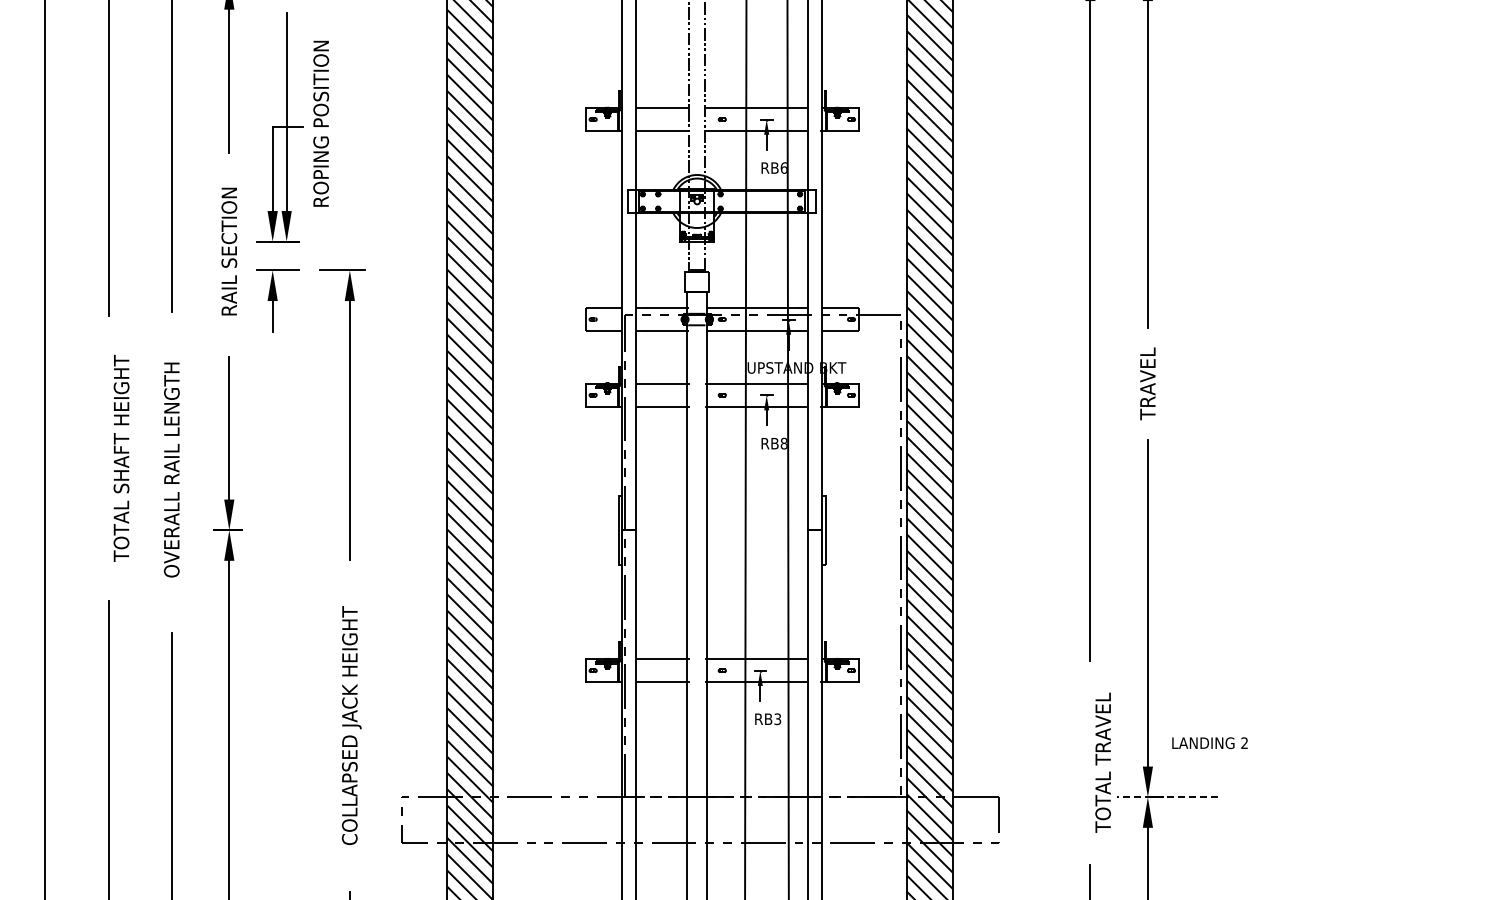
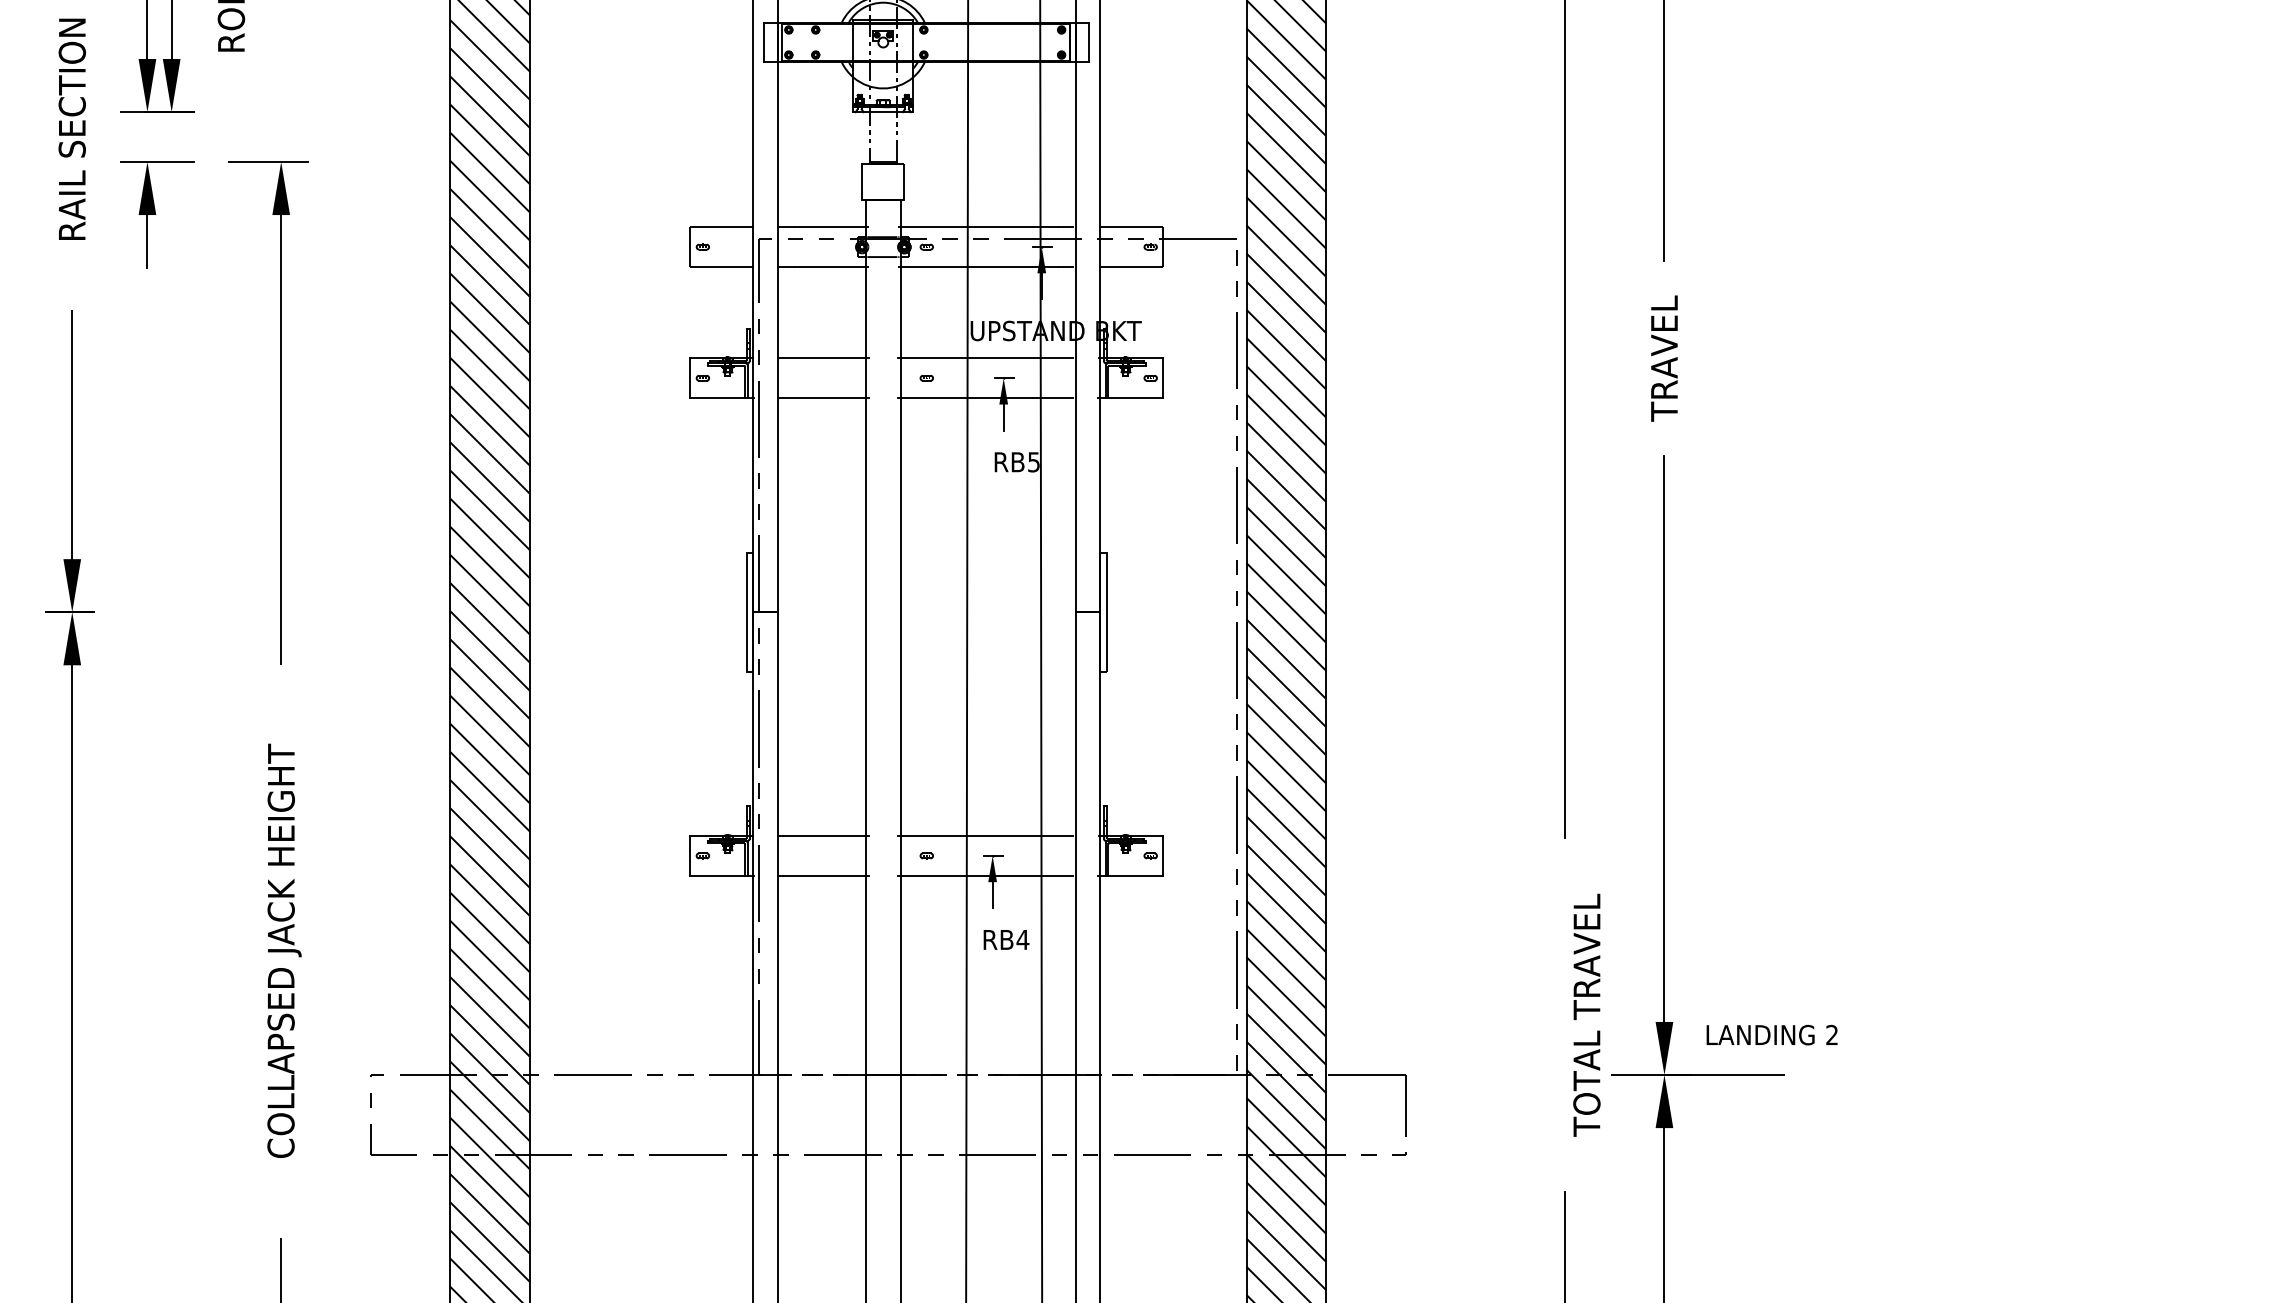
text: (783, 443) -> (1032, 461), RB8 -> RB5
text: (777, 719) -> (1022, 940), RB3 -> RB4
text: (1209, 743) -> (1771, 1035), moved
line: (1167, 797) -> (1698, 1075), dashed -> solid

